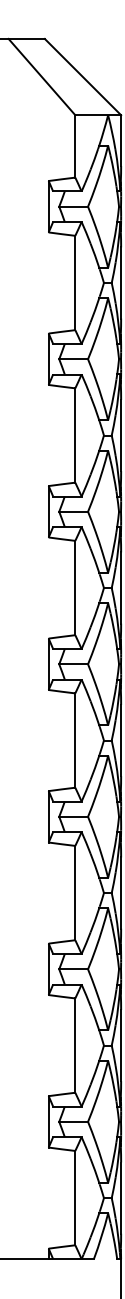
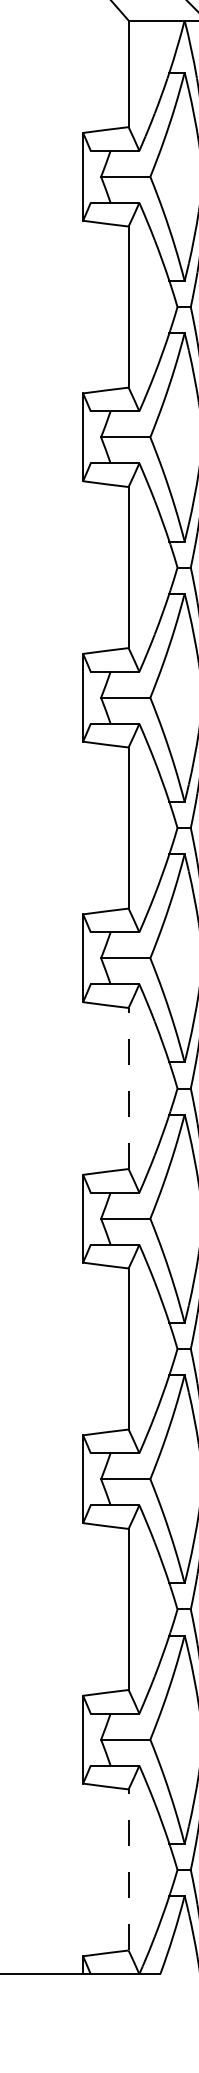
line: (75, 740) -> (128, 1088), solid -> dashed
line: (75, 1197) -> (128, 1868), solid -> dashed

